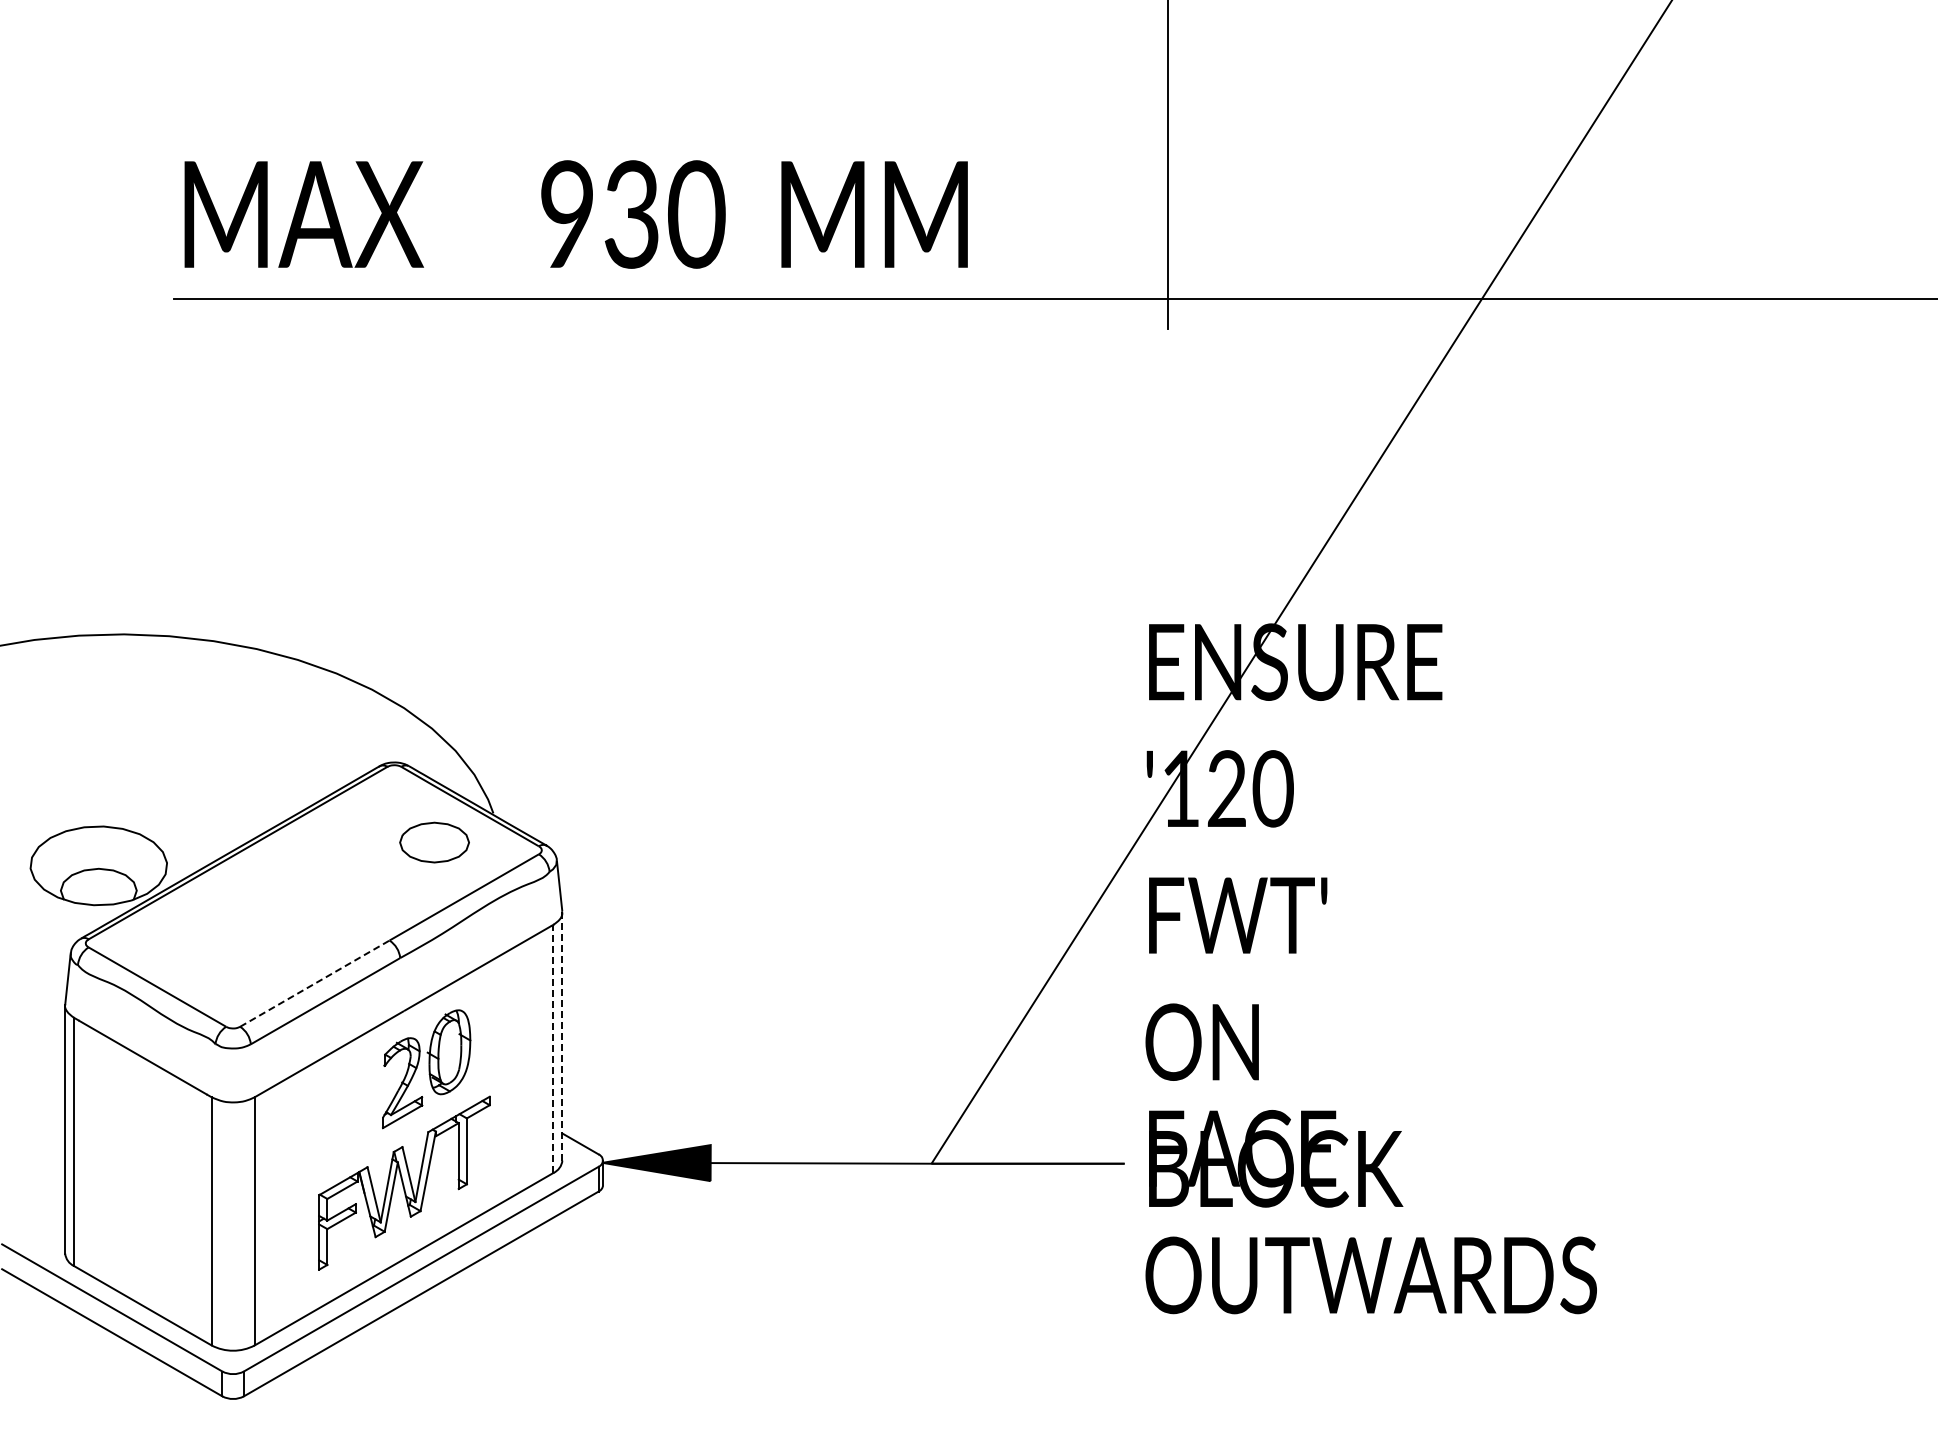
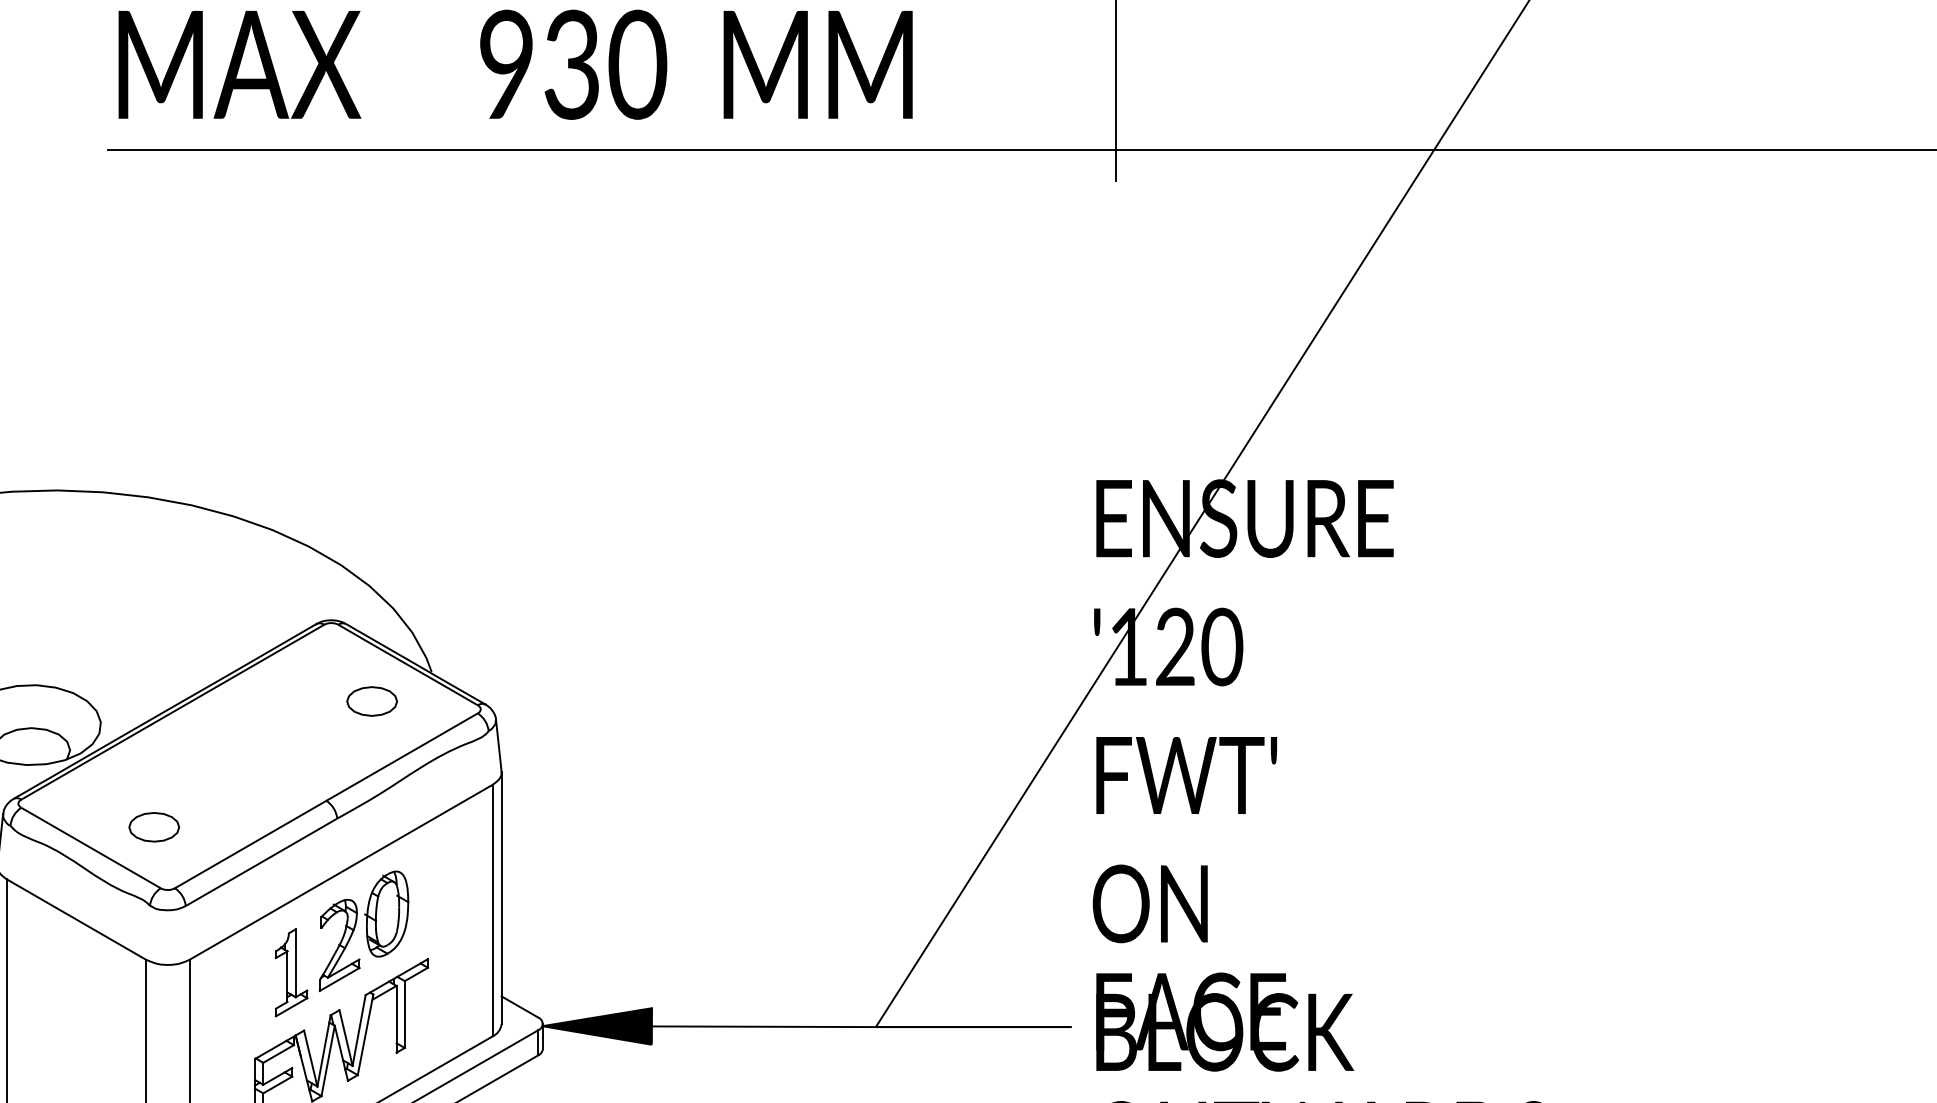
part: (434, 842) -> (371, 701), size x0.71
part: (219, 966) -> (153, 827), added
line: (315, 983) -> (251, 844), dashed -> solid
line: (562, 1035) -> (501, 897), dashed -> solid
line: (553, 1048) -> (492, 910), dashed -> solid
part: (354, 1110) -> (290, 973), added

